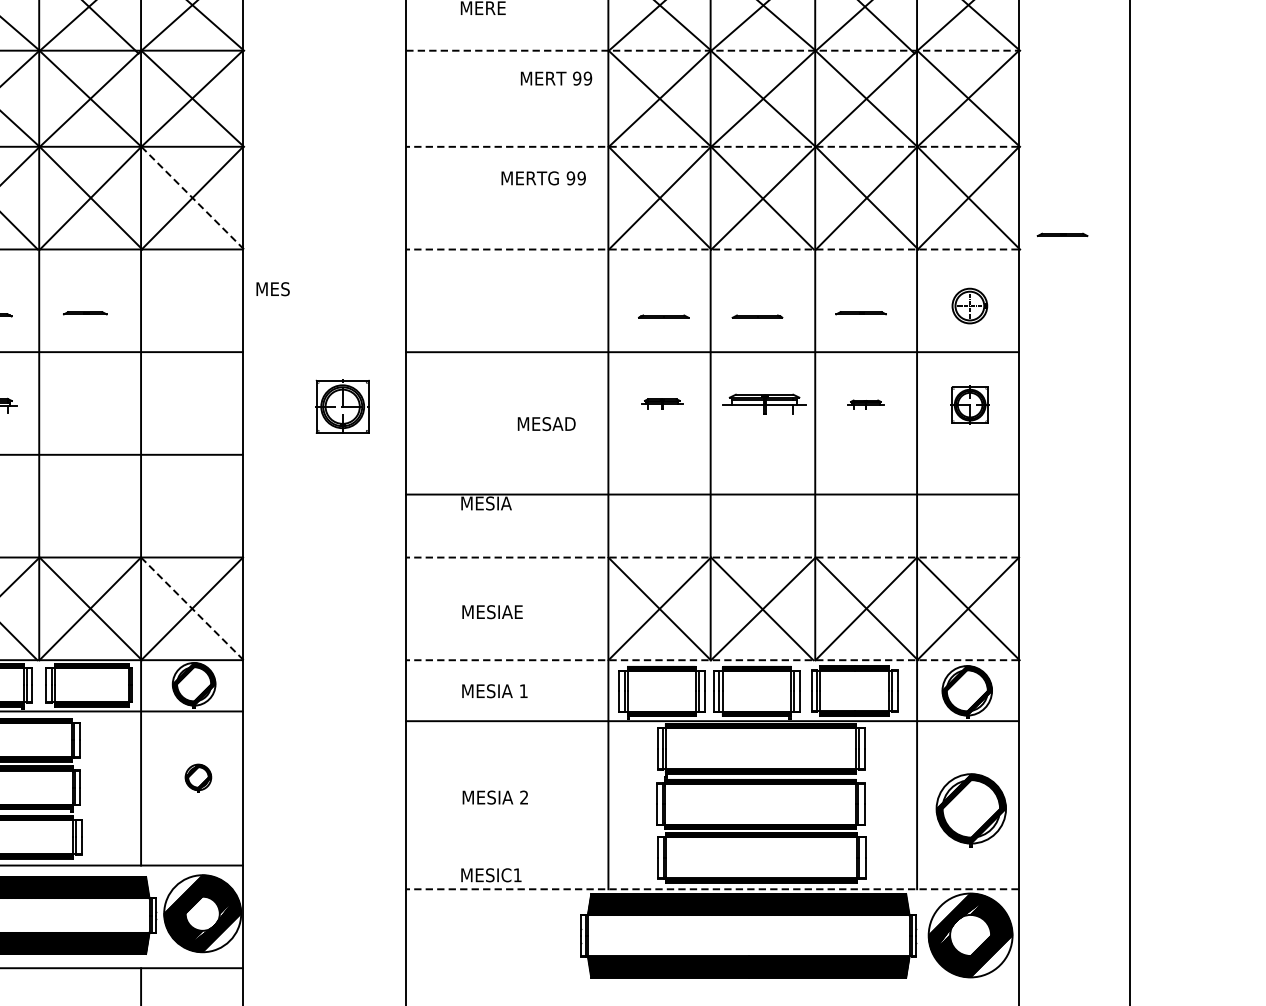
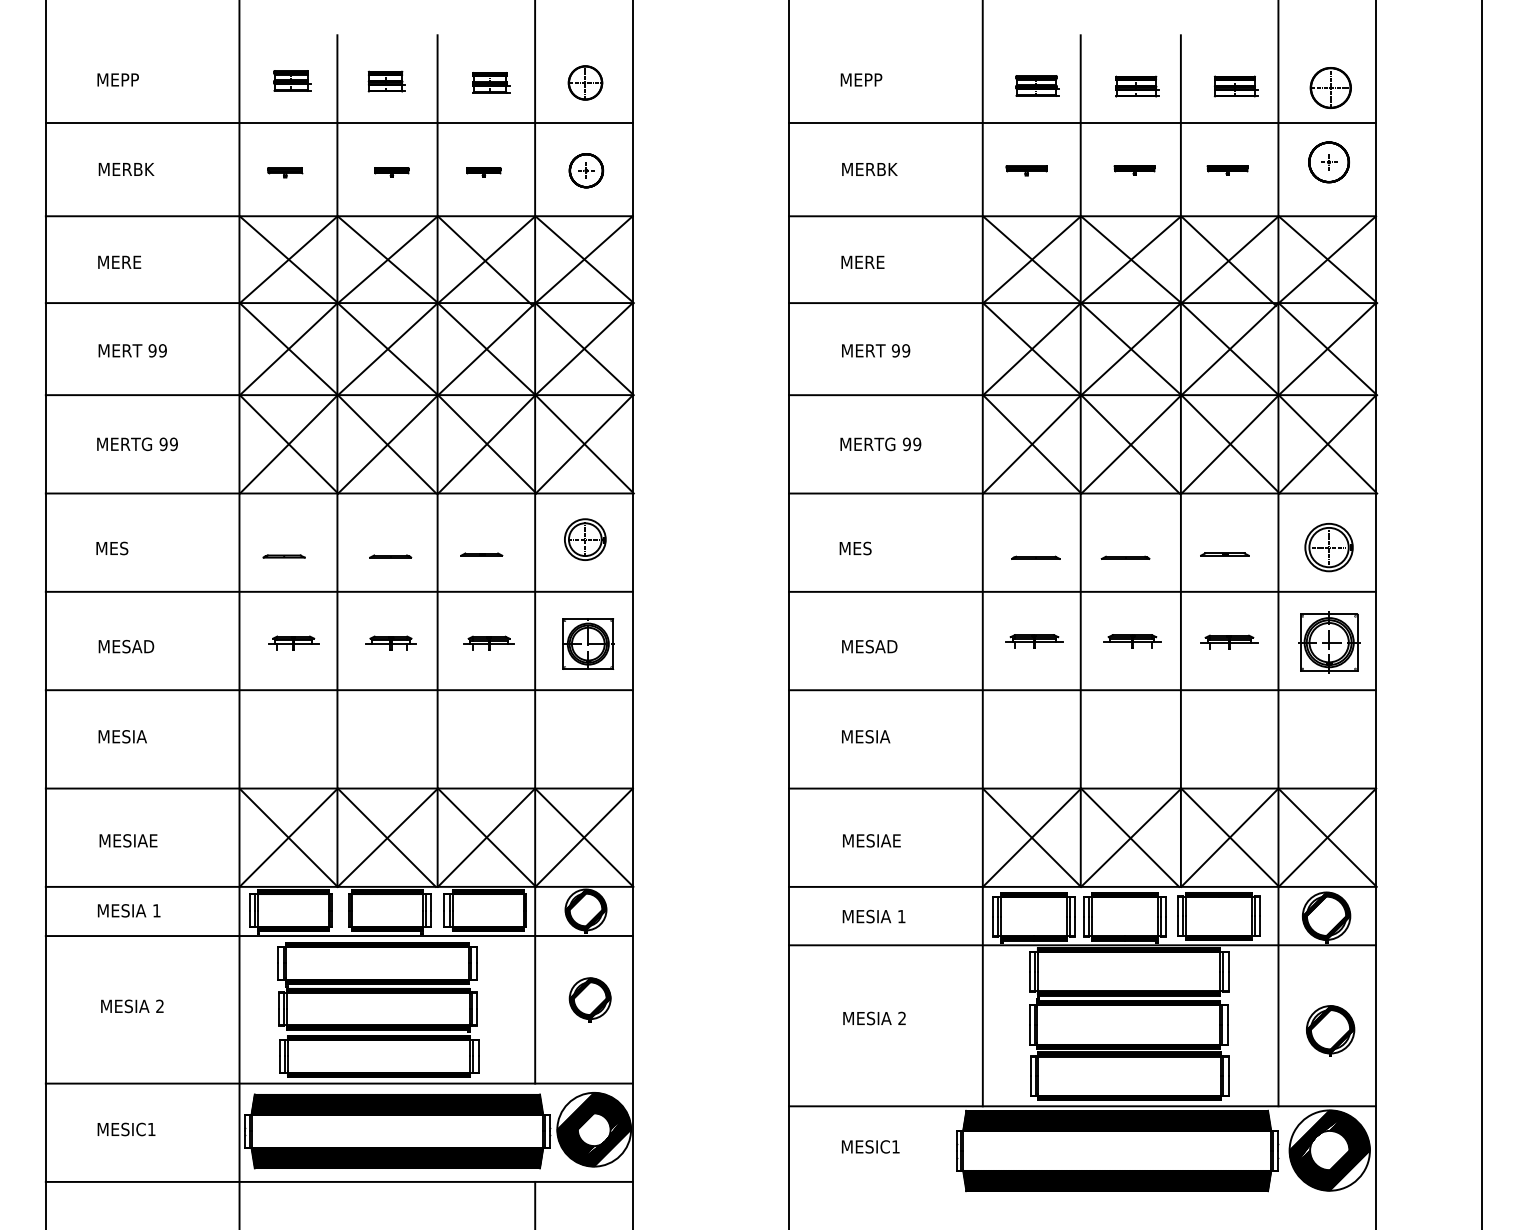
line: (712, 51) -> (1082, 303), dashed -> solid
text: (556, 78) -> (876, 350), moved
line: (711, 147) -> (1081, 395), dashed -> solid
text: (543, 178) -> (880, 444), moved
line: (192, 198) -> (584, 444), dashed -> solid
line: (1062, 234) -> (1417, 479), removed
line: (711, 249) -> (1081, 493), dashed -> solid
text: (272, 289) -> (855, 548), moved
part: (193, 297) -> (585, 539), added
part: (969, 305) -> (1328, 547), size x1.43
part: (662, 404) -> (1034, 641), size x1.43
part: (764, 404) -> (1132, 641), size x0.71
part: (865, 404) -> (1229, 641), size x1.67
part: (92, 405) -> (488, 642), added
part: (970, 405) -> (1329, 642), size x1.67
part: (342, 406) -> (588, 643), moved
text: (546, 423) -> (869, 646), moved
line: (712, 494) -> (1082, 690), moved
line: (711, 557) -> (1081, 788), dashed -> solid
line: (192, 608) -> (584, 837), dashed -> solid
line: (711, 659) -> (1081, 886), dashed -> solid
part: (197, 777) -> (589, 999), size x1.67
part: (971, 810) -> (1330, 1030), size x0.71
text: (491, 874) -> (870, 1146), moved
line: (711, 889) -> (1081, 1106), dashed -> solid

